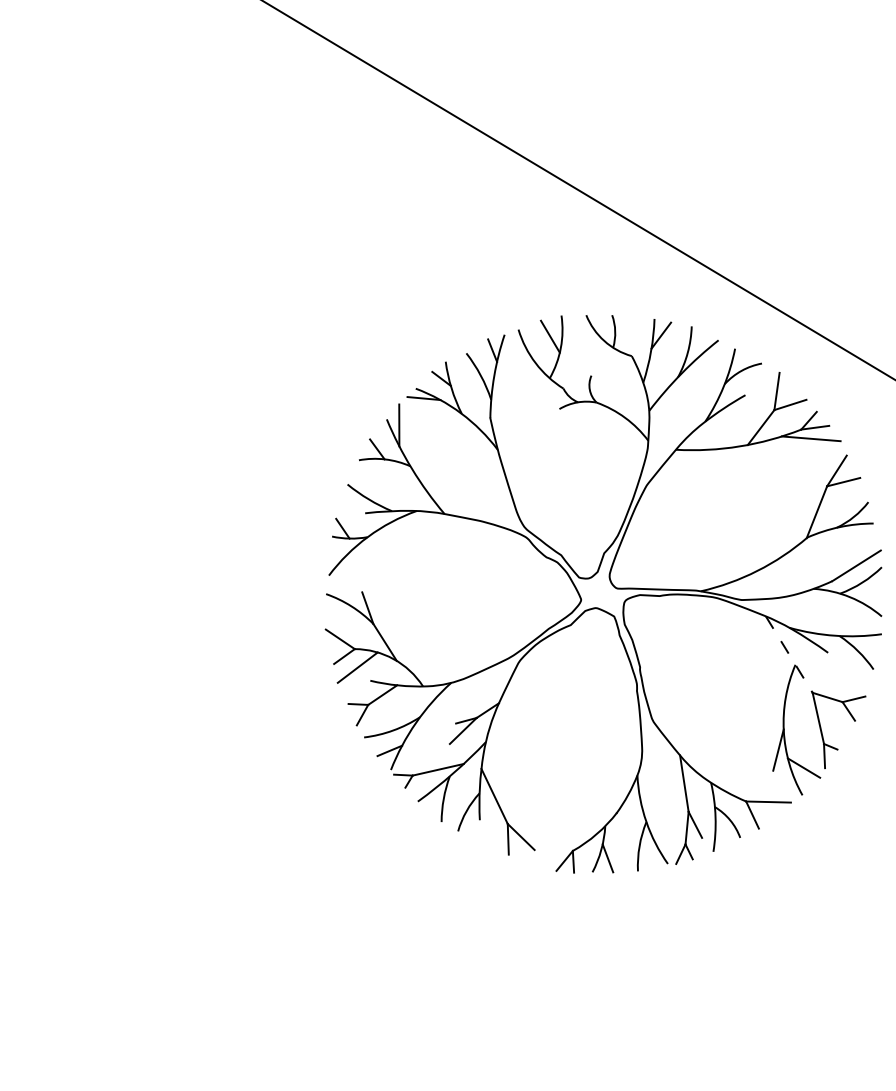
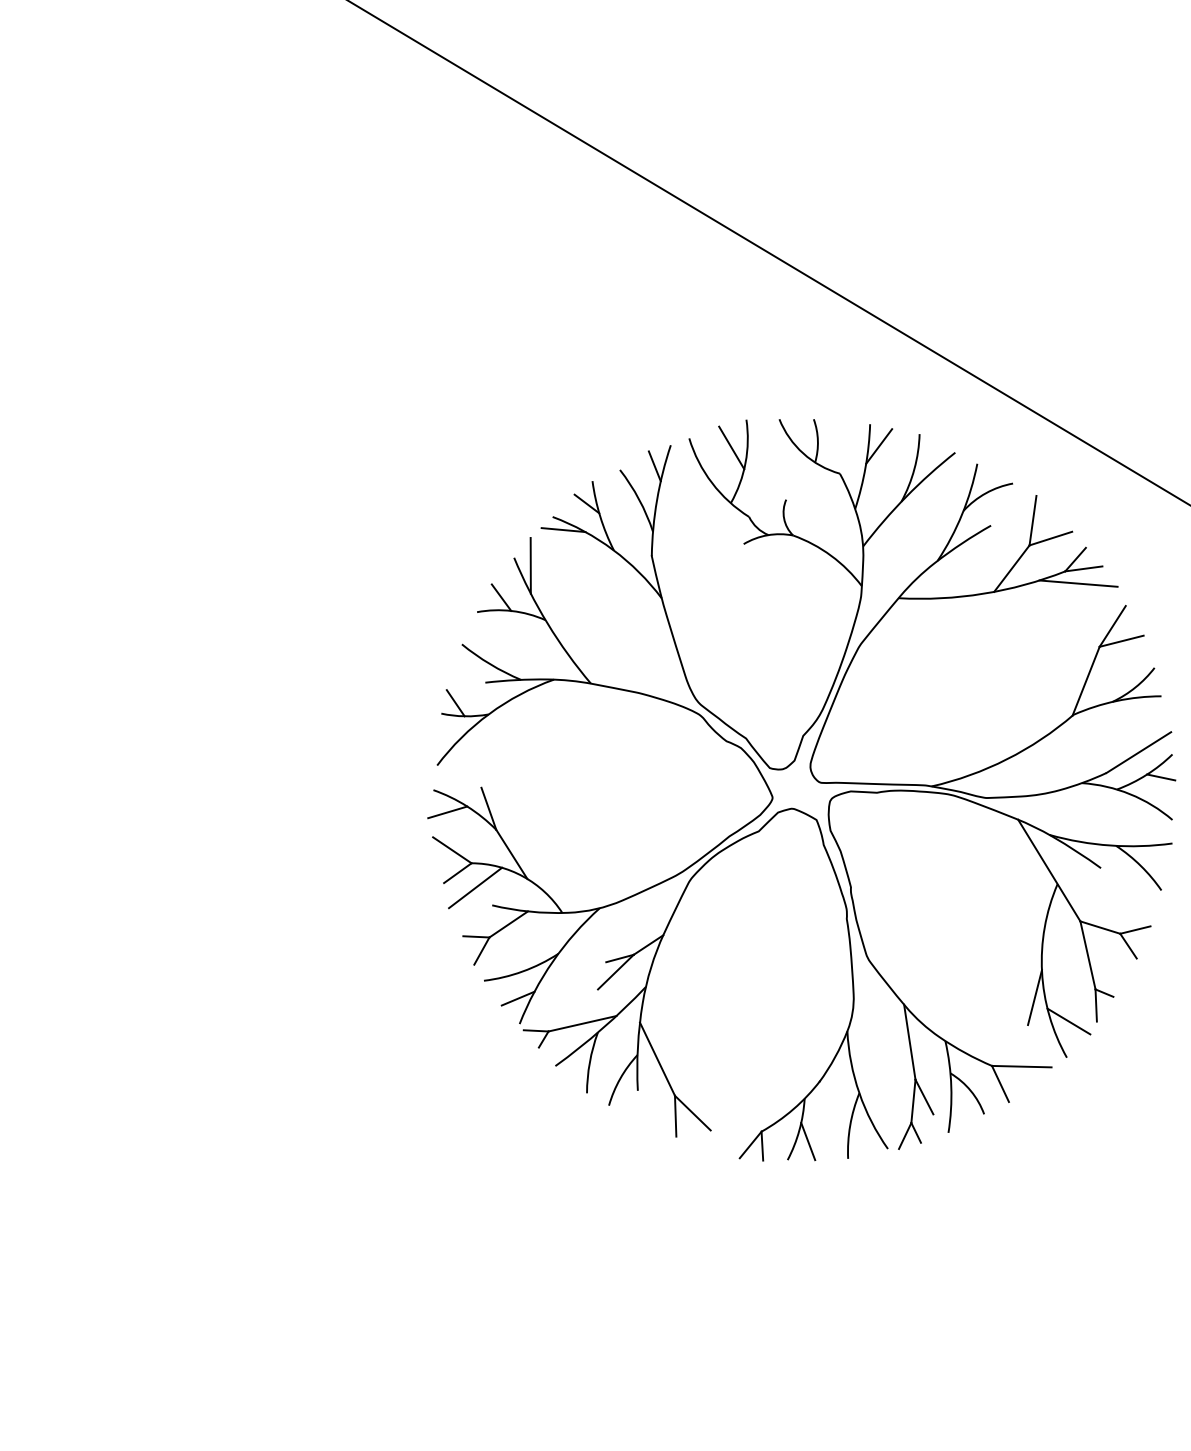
line: (873, 584) -> (1161, 777), added
line: (336, 610) -> (447, 812), added
line: (789, 654) -> (1049, 870), dashed -> solid

